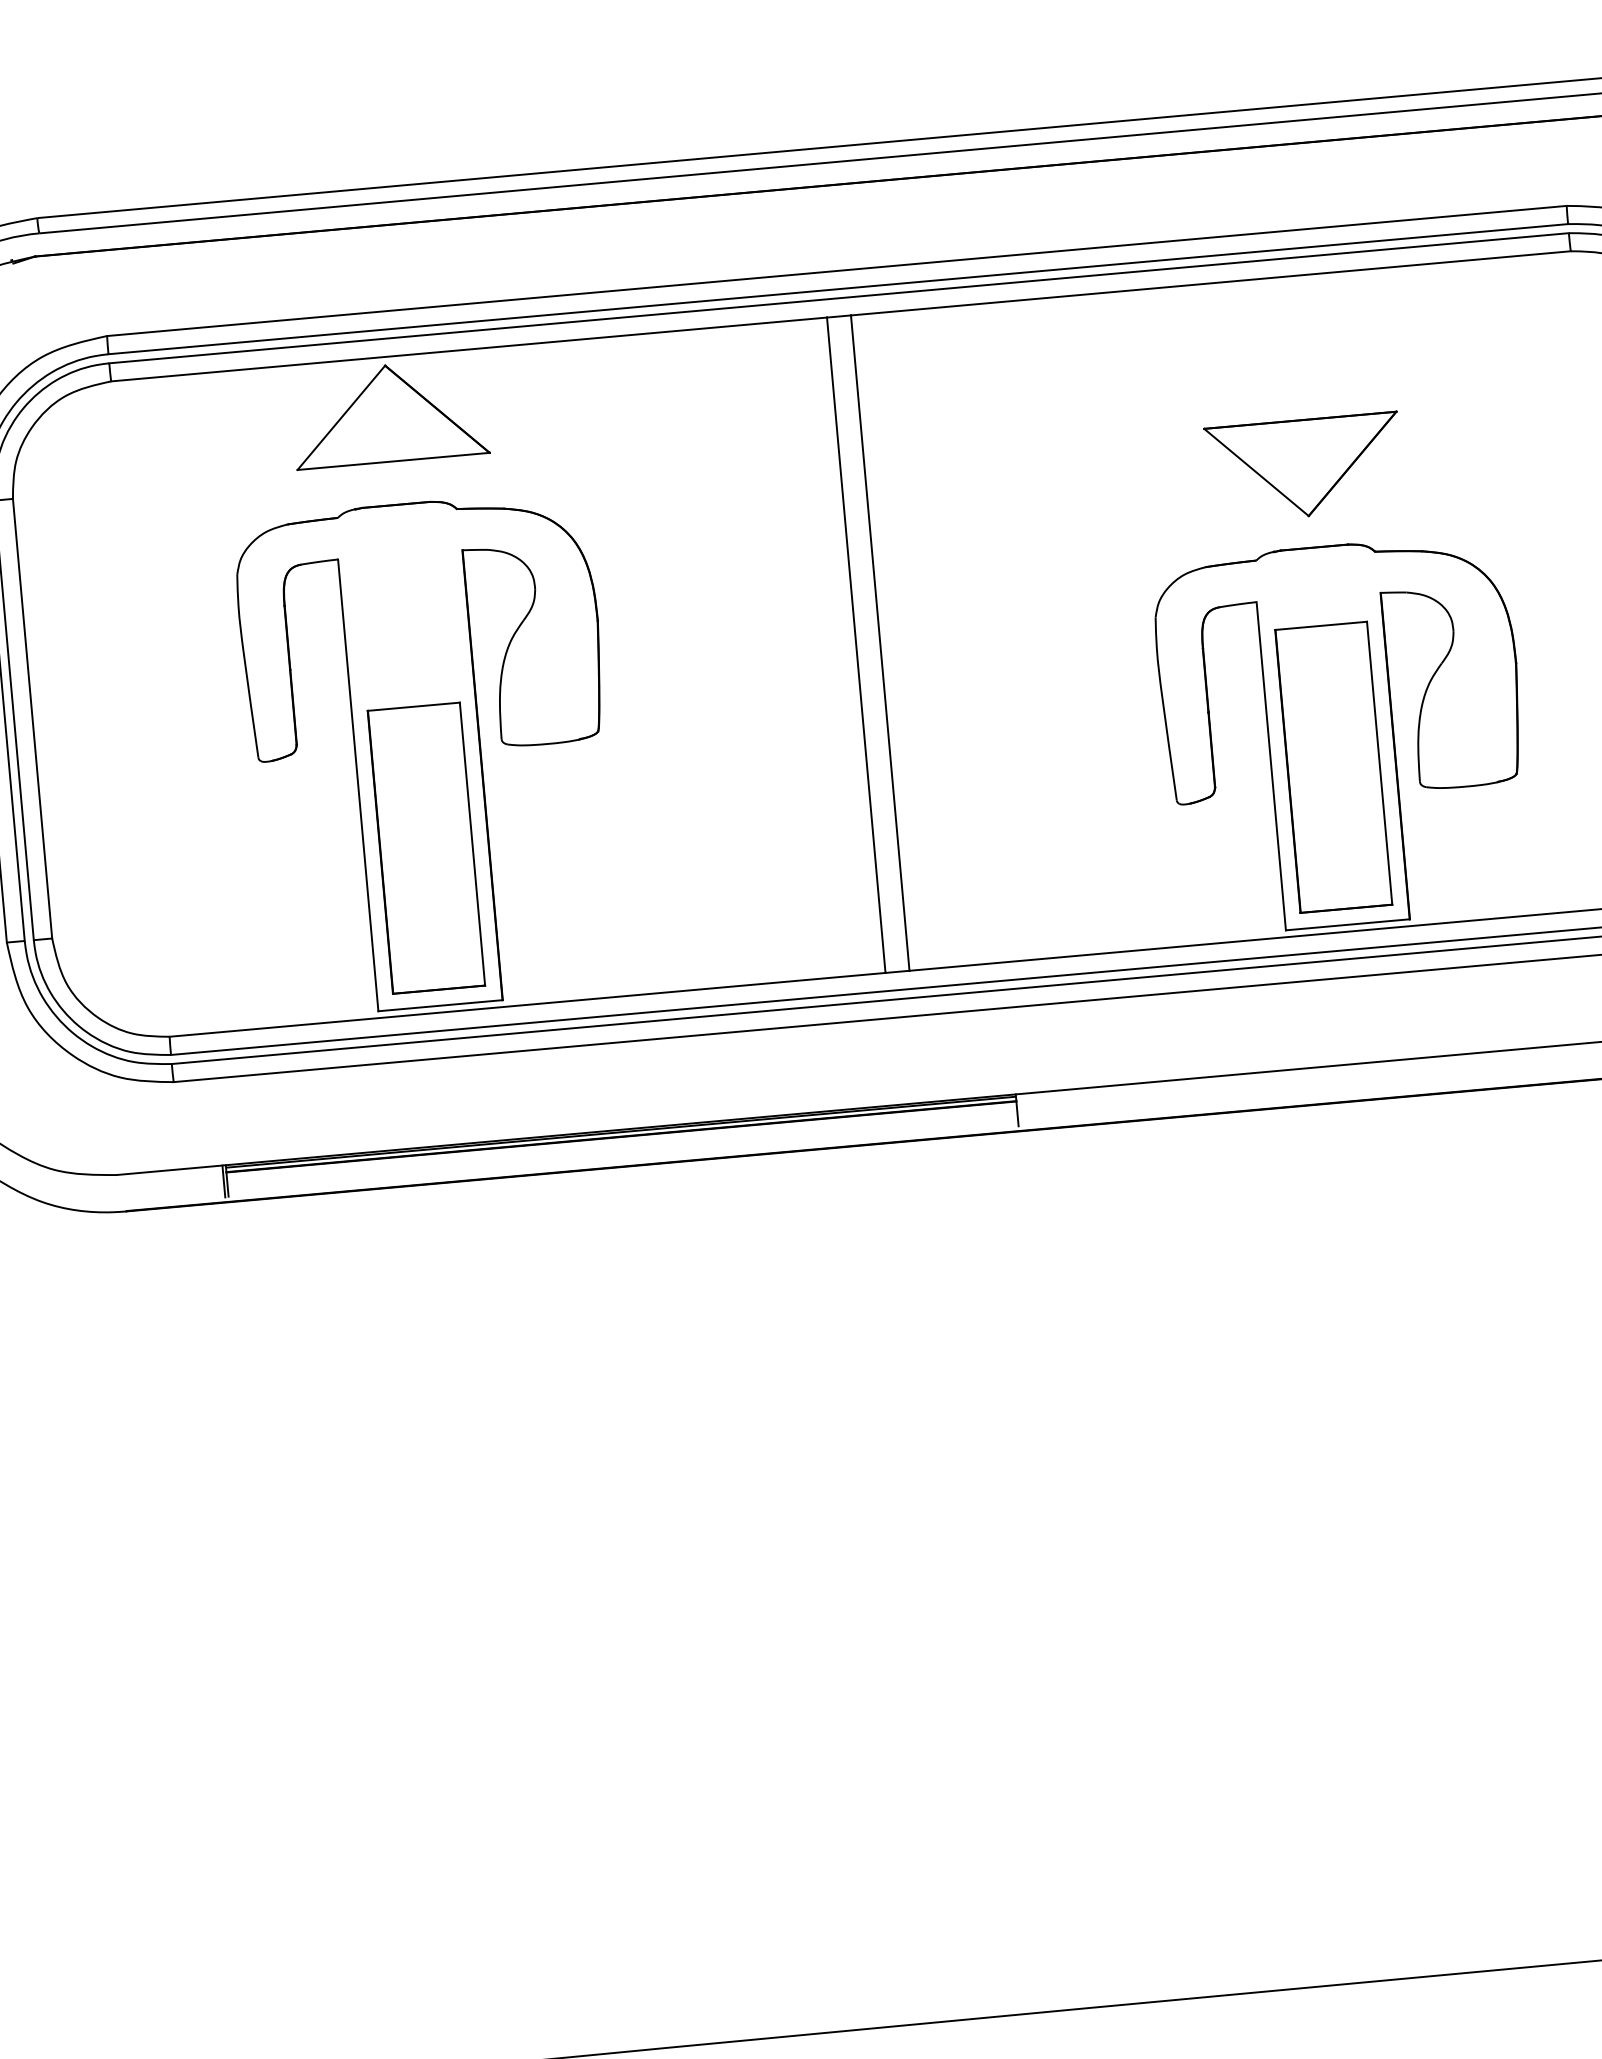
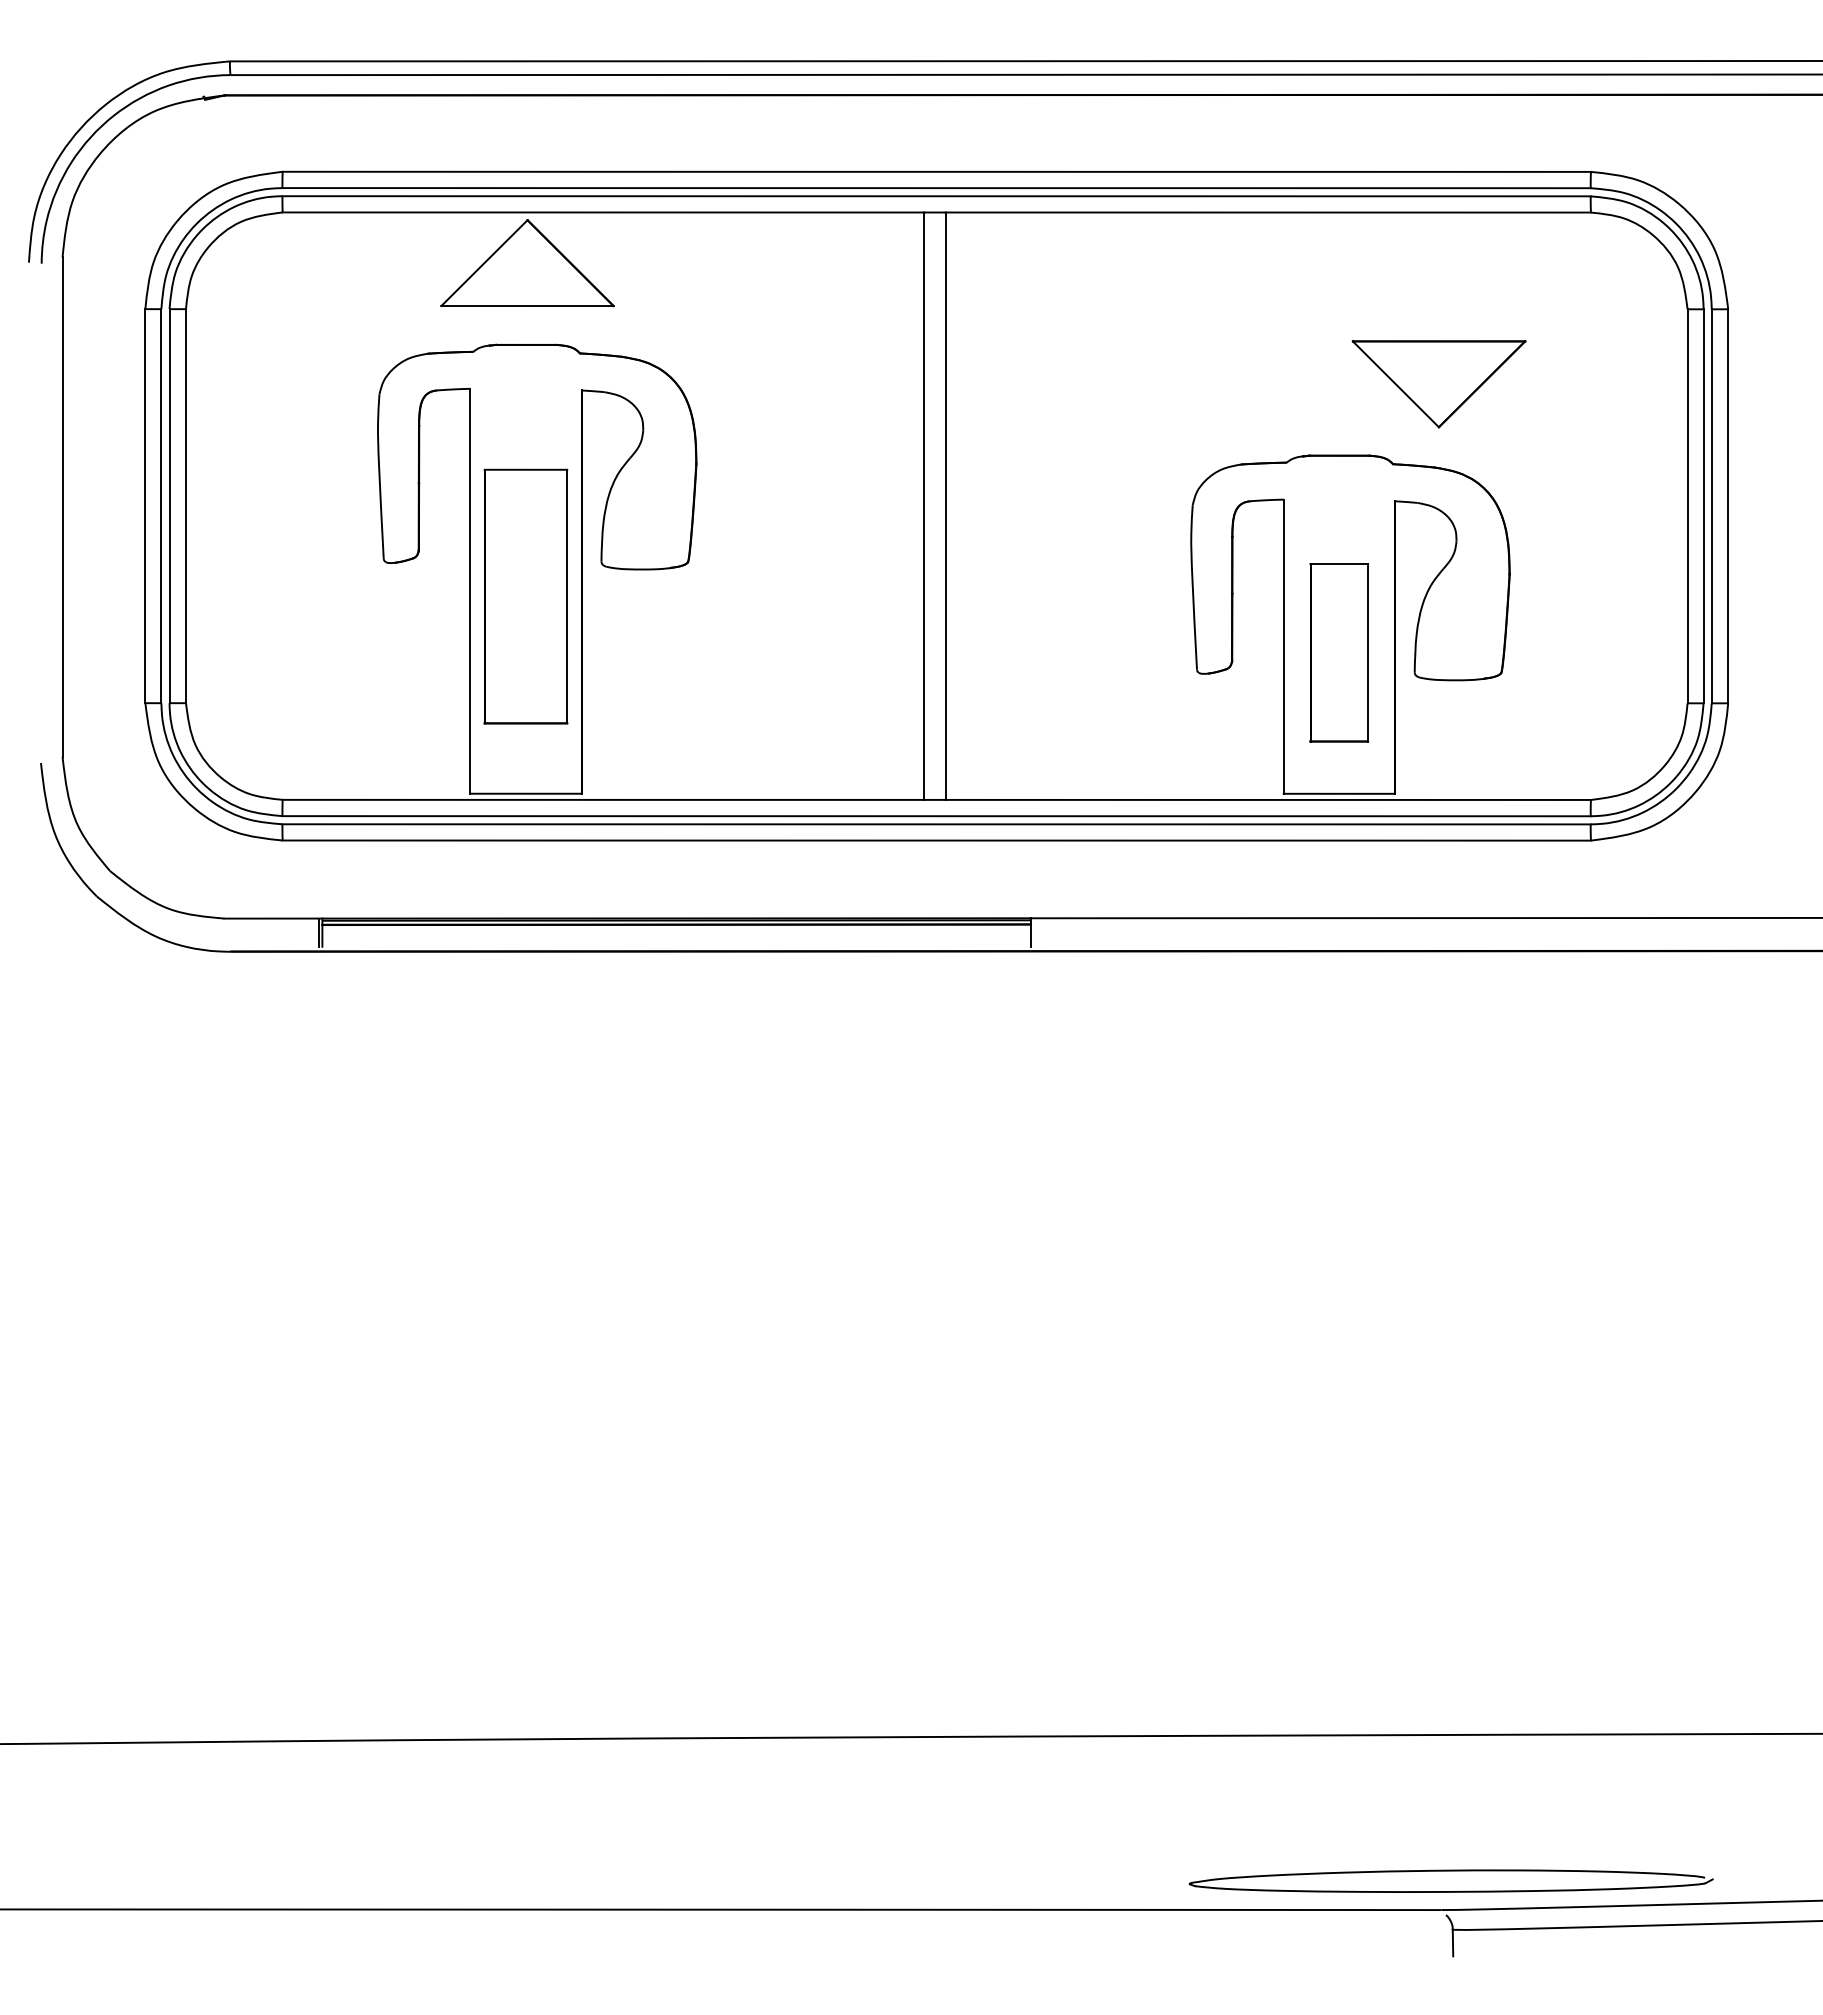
part: (1304, 468) -> (1438, 384), moved
part: (1334, 767) -> (1339, 652), size x0.7
part: (425, 848) -> (525, 596), moved

